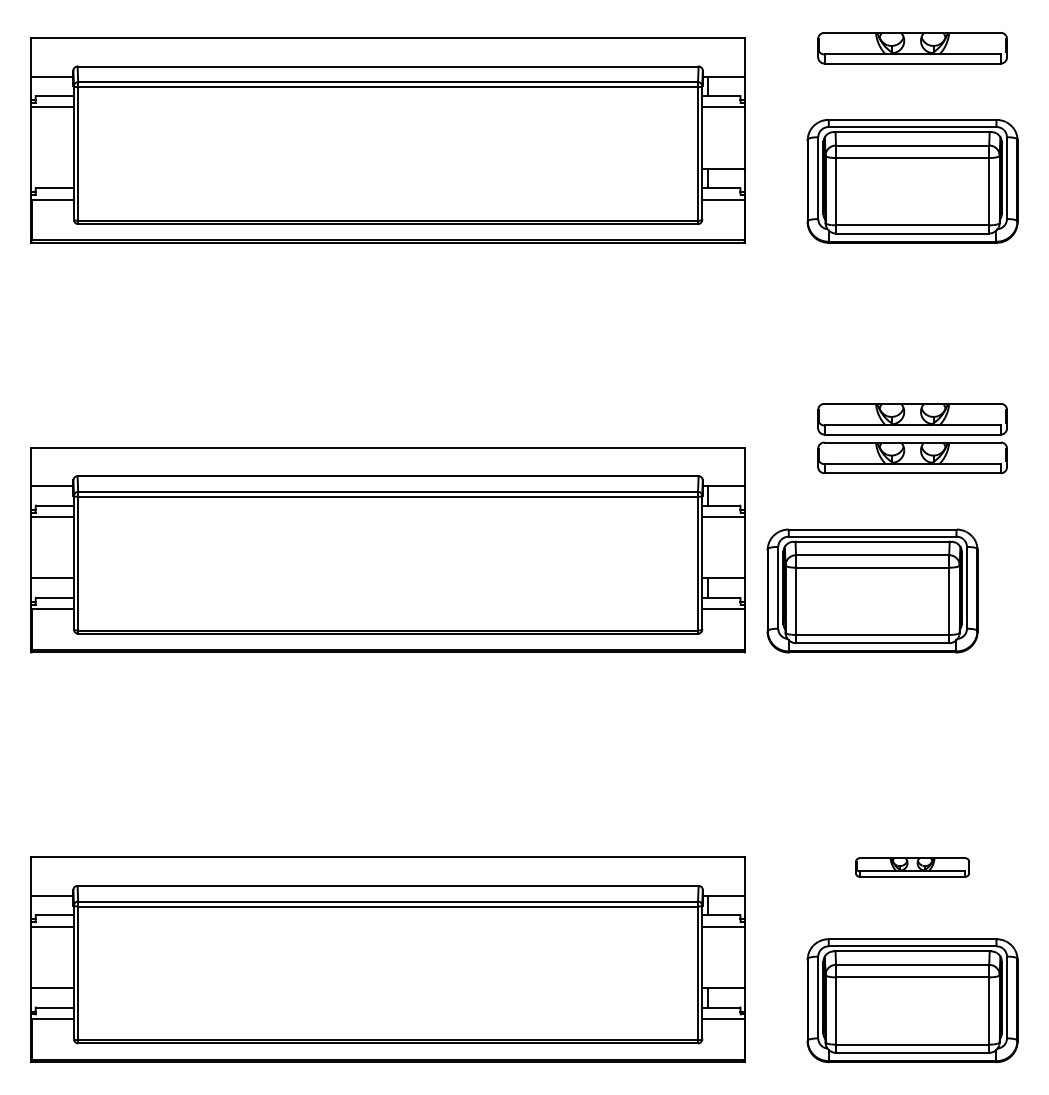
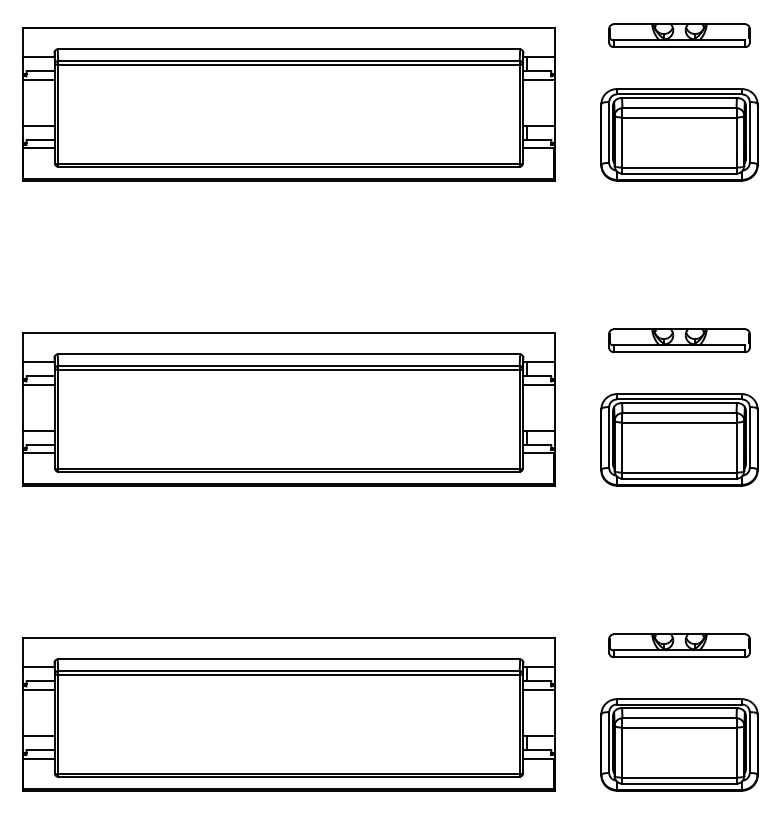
line: (52, 168) -> (39, 125), added
part: (912, 419) -> (679, 312), removed
part: (872, 590) -> (679, 439), moved
part: (912, 867) -> (679, 645), size x1.67

